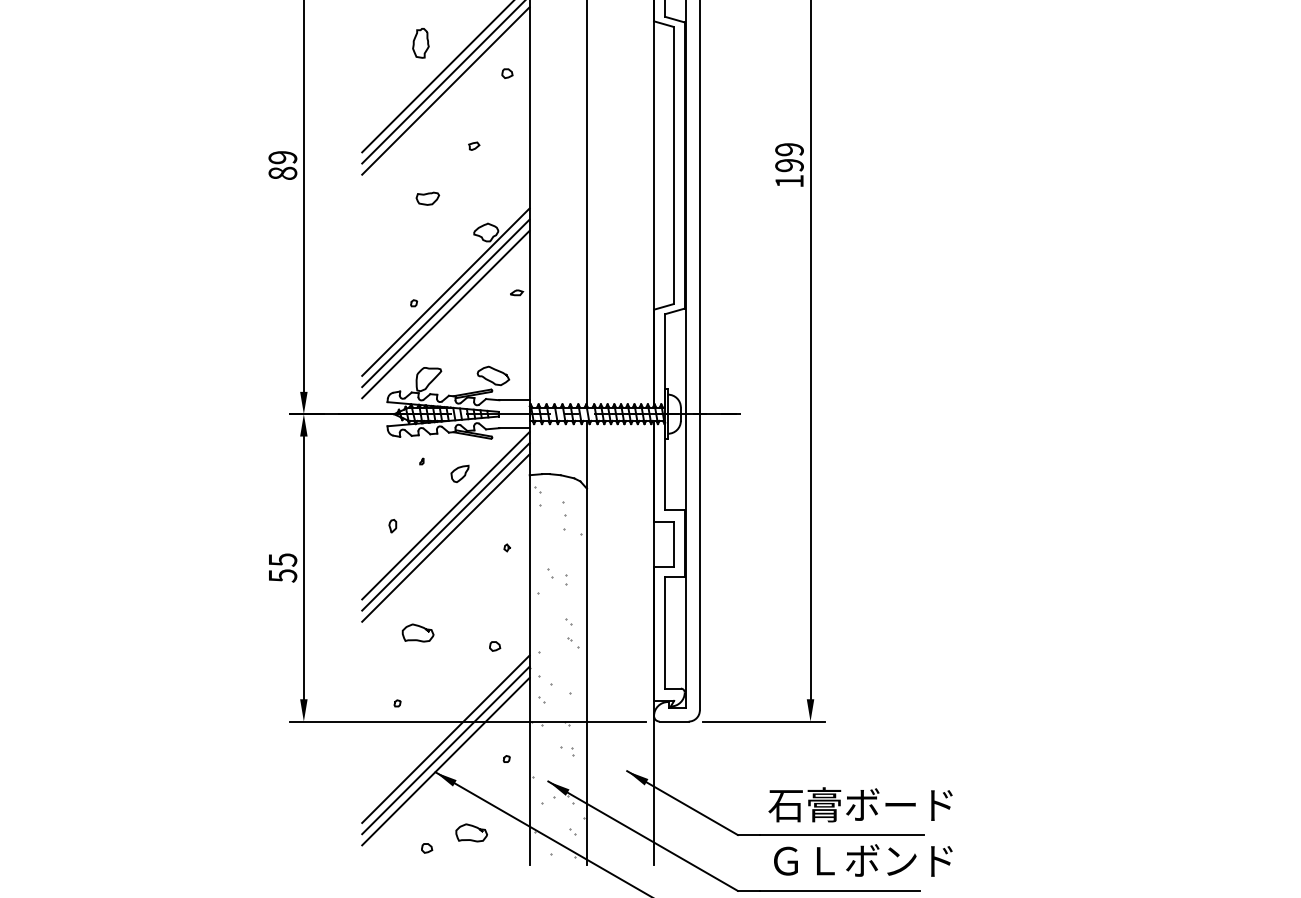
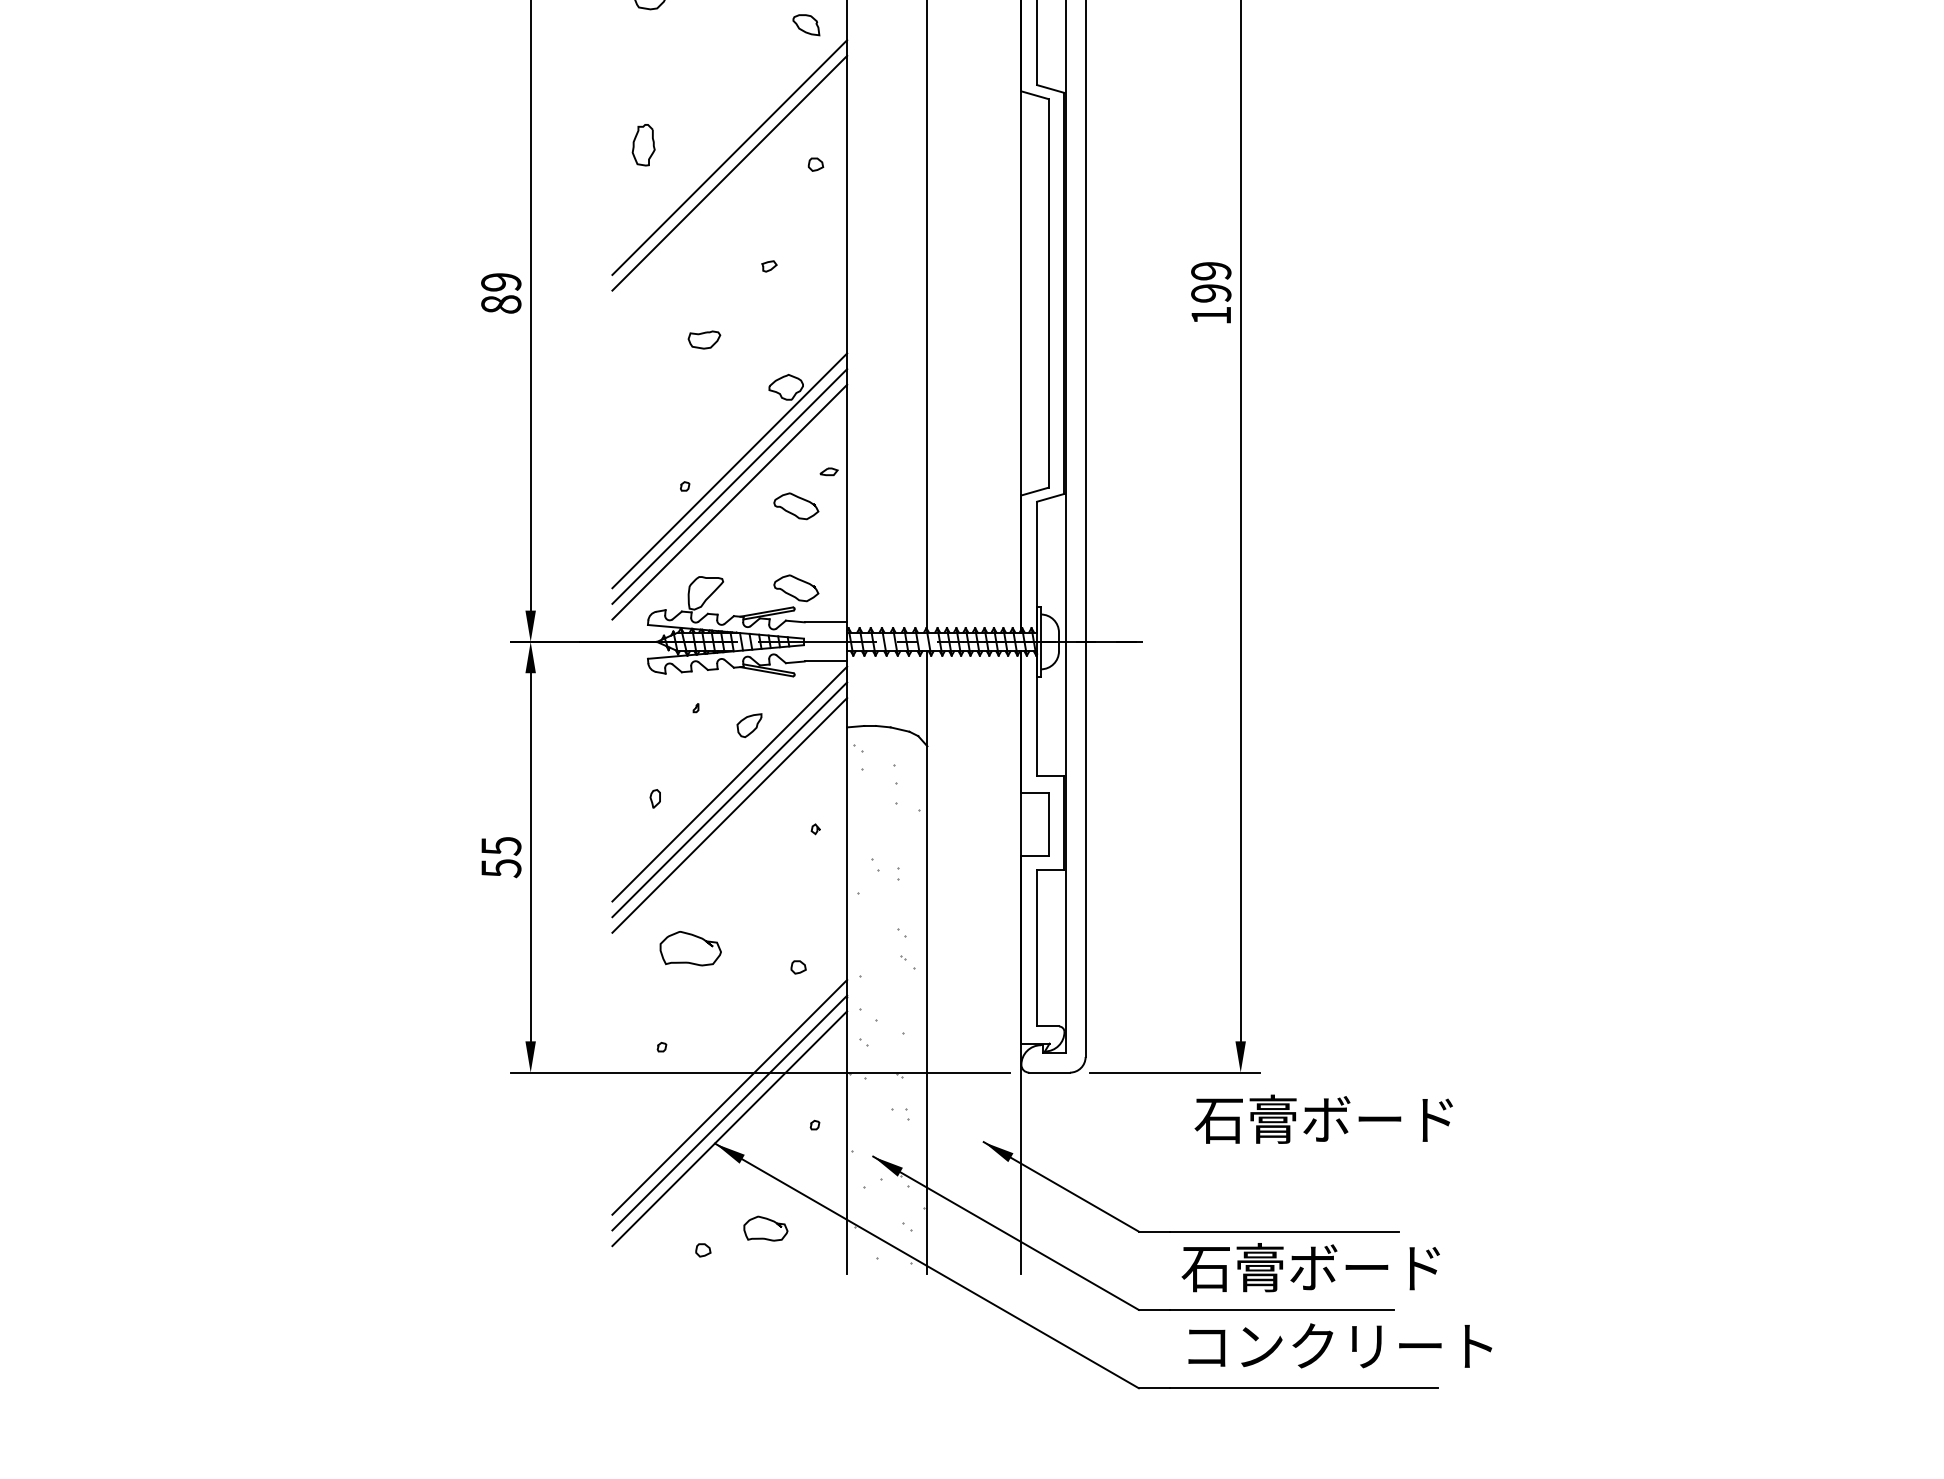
part: (420, 43) -> (643, 145), moved
line: (445, 90) -> (729, 188), removed
part: (493, 317) -> (796, 506), added
part: (417, 632) -> (690, 948), size x1.4
text: (860, 804) -> (1323, 1118), moved
text: (842, 860) -> (1285, 1267), ＧＬボンド -> 石膏ボード

